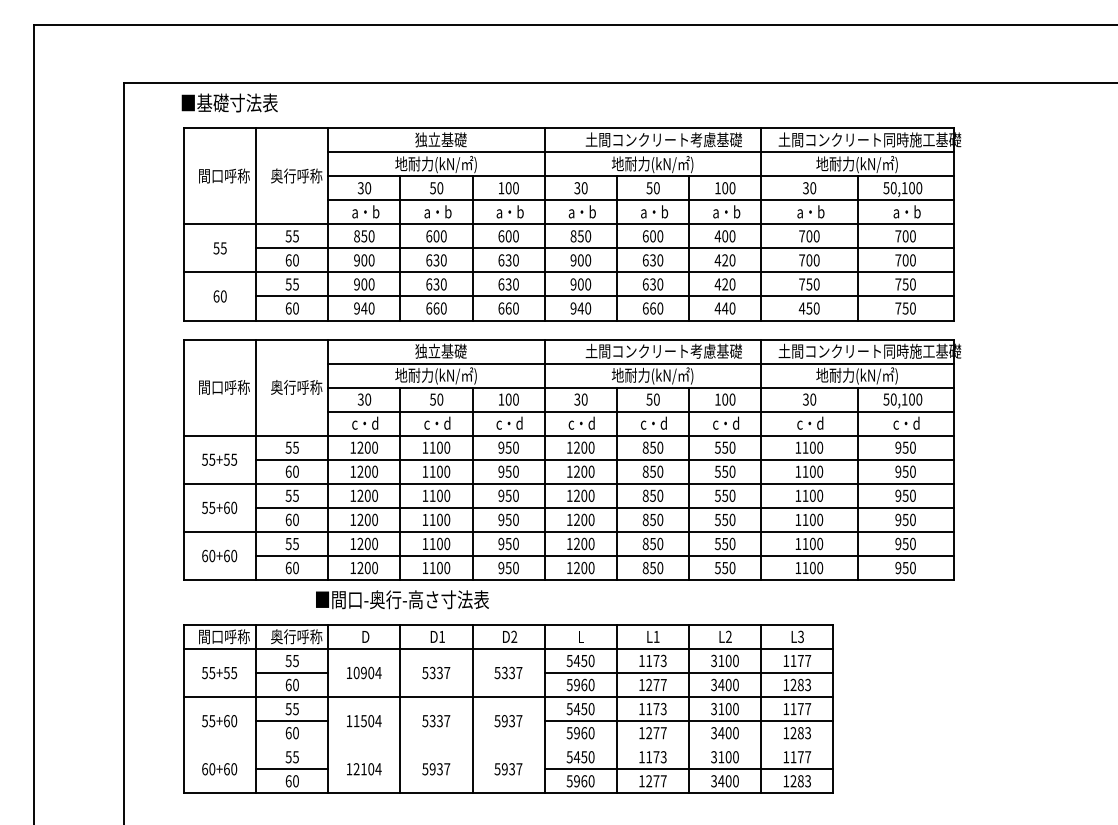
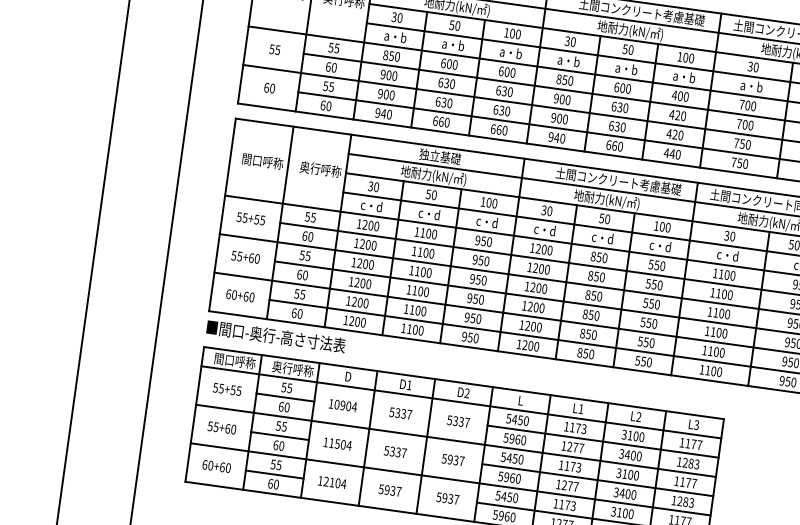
text: (801, 308) -> (733, 162), 450 -> 750
text: (402, 599) -> (276, 336), moved
line: (508, 745) -> (450, 479), added

